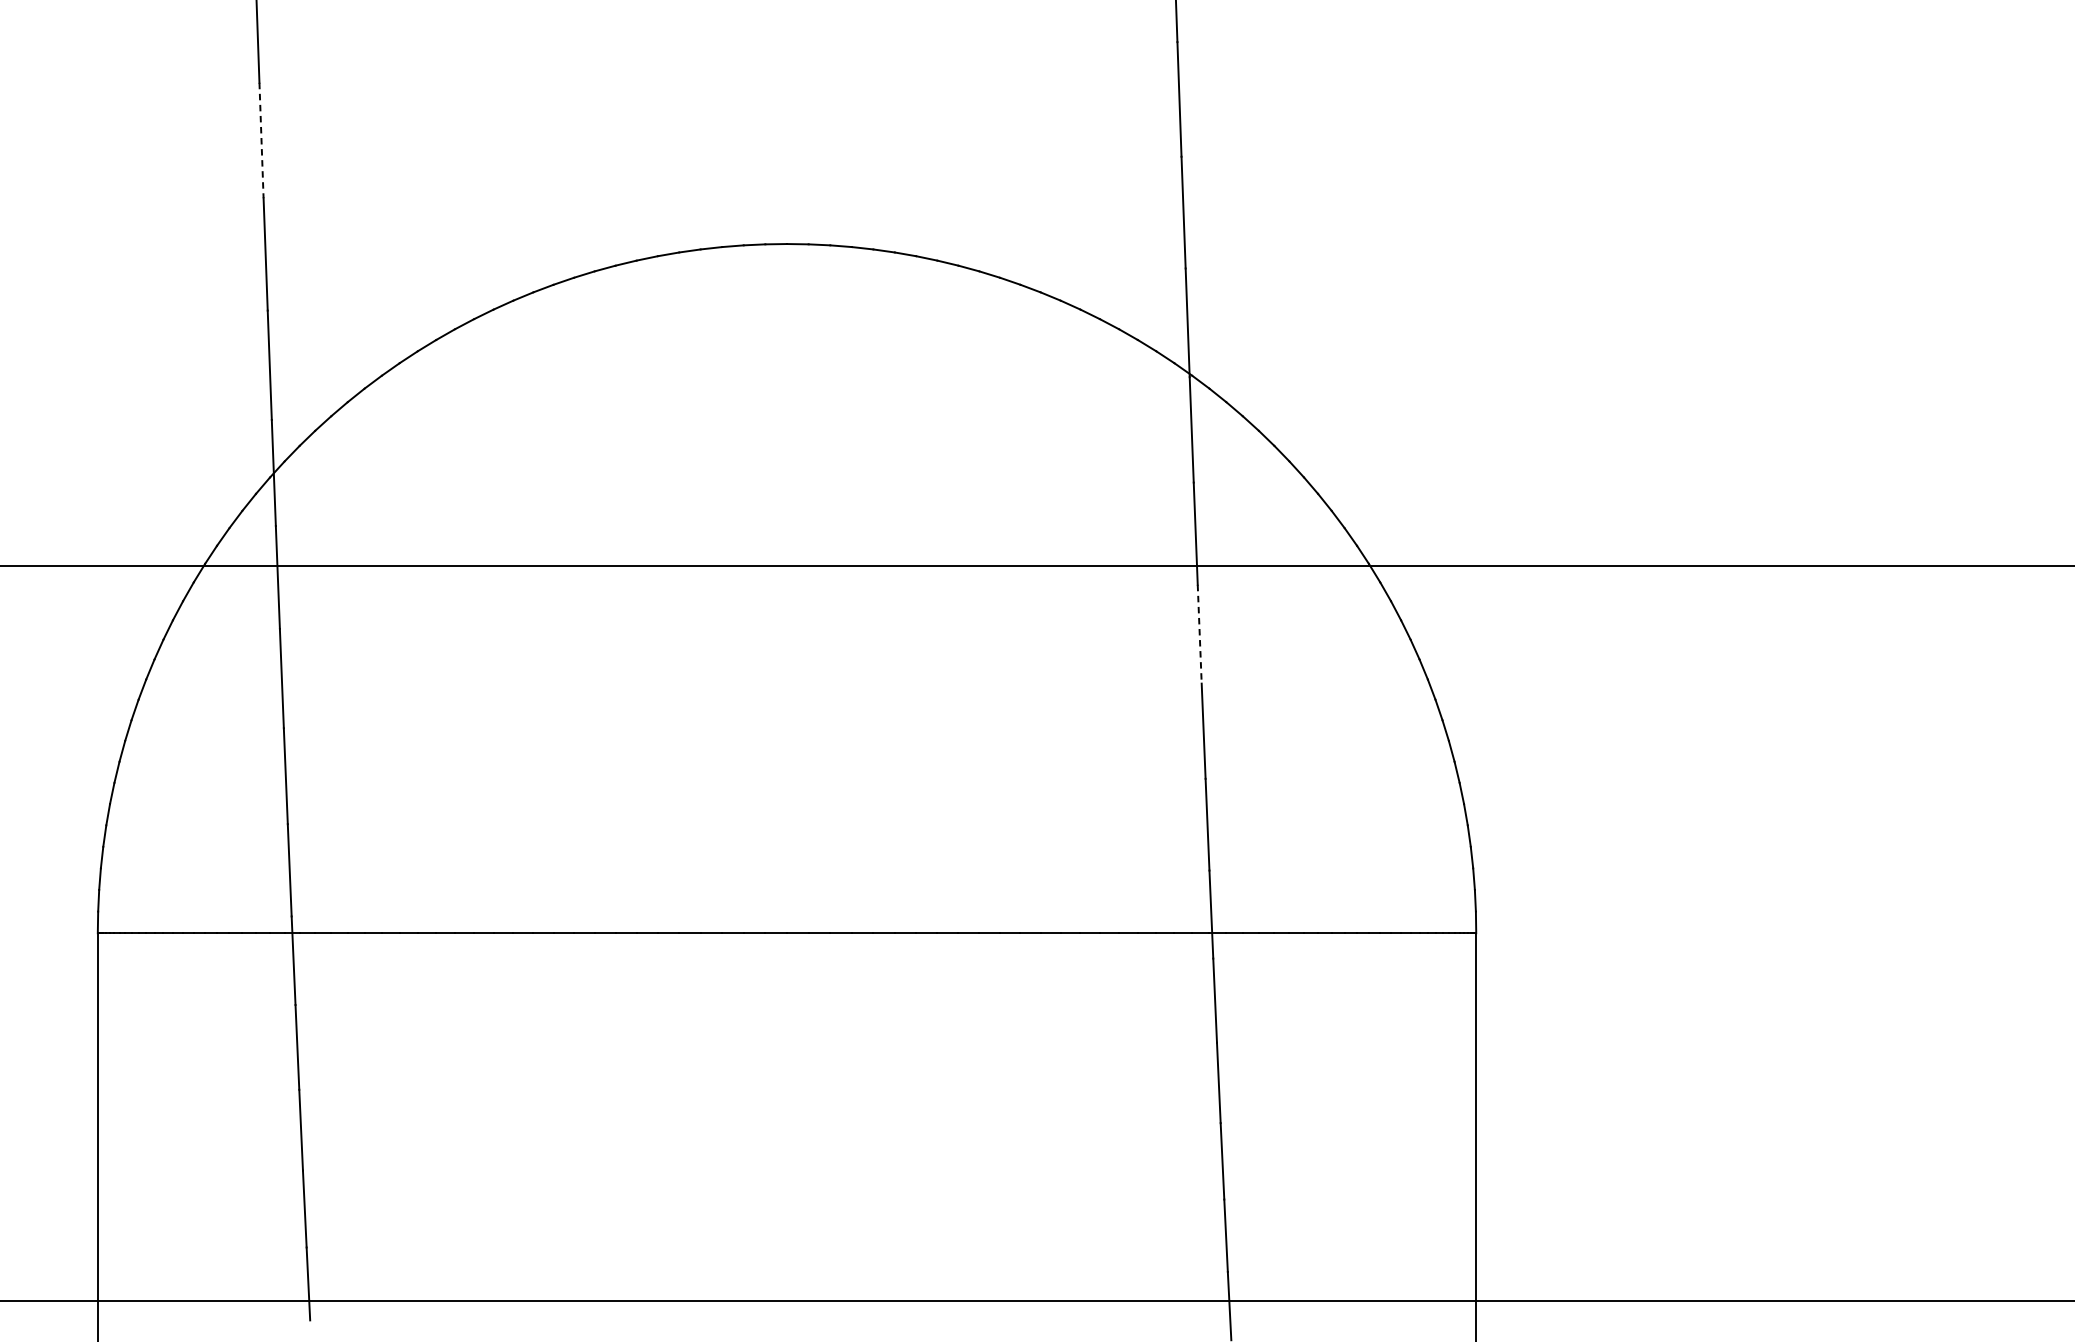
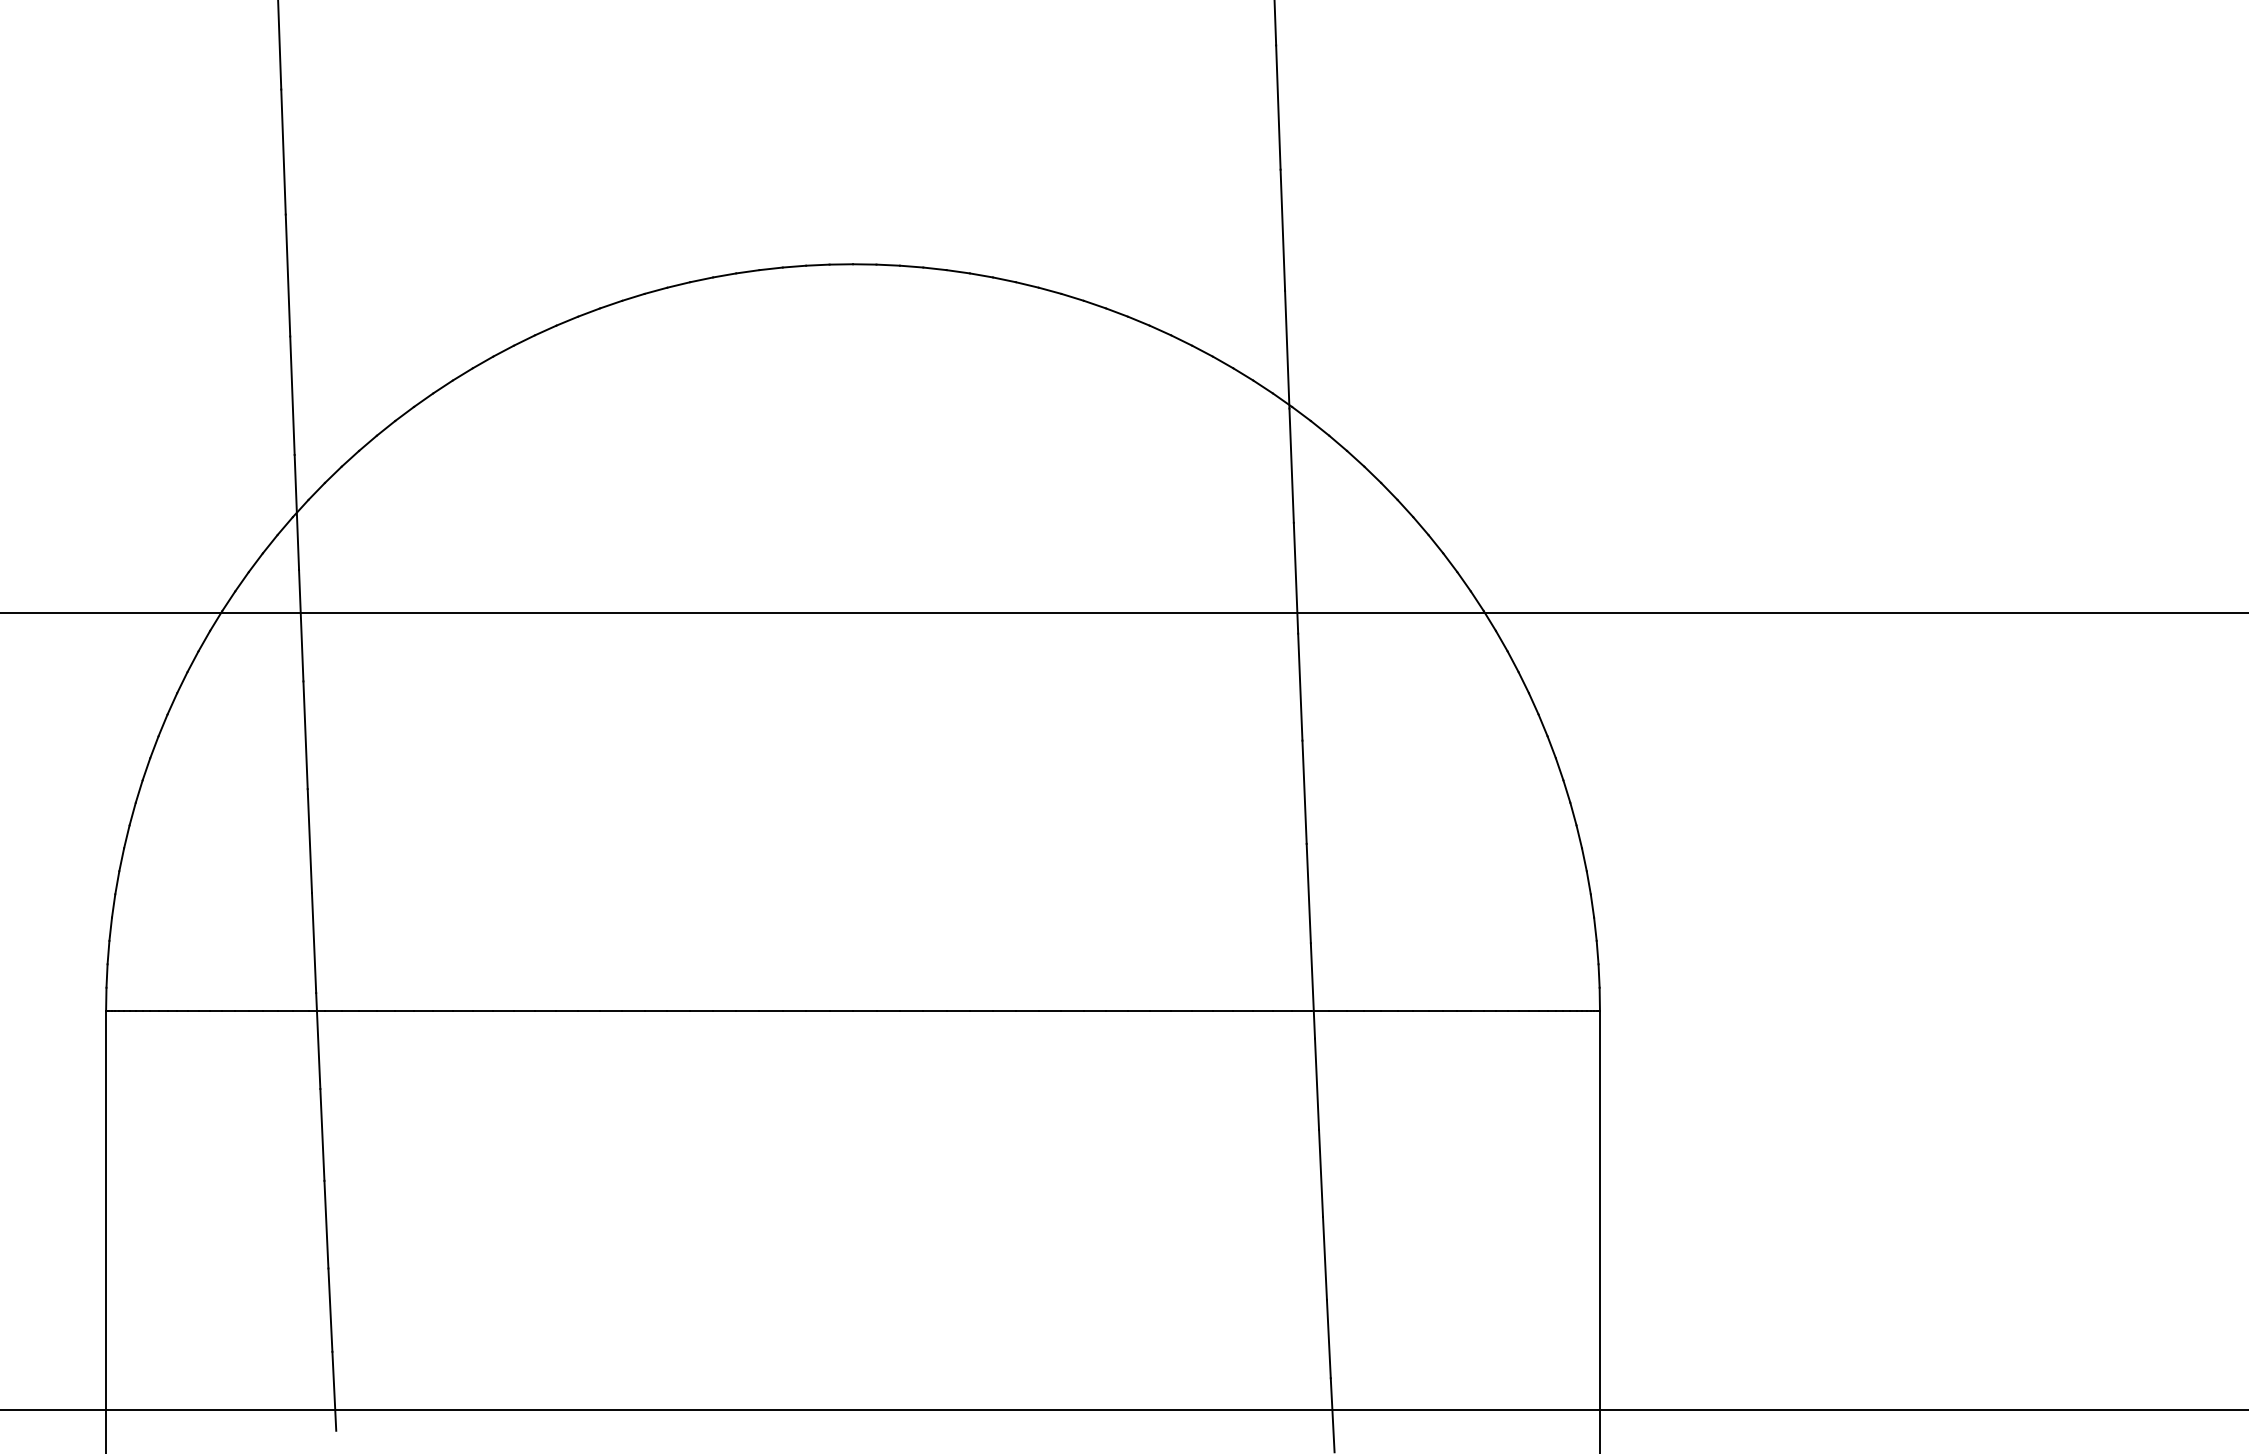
line: (261, 140) -> (283, 152), dashed -> solid
line: (1199, 634) -> (1300, 687), dashed -> solid

